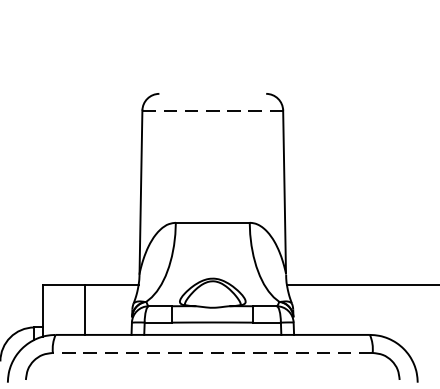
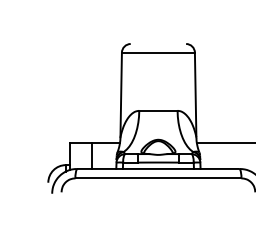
line: (210, 110) -> (157, 52), dashed -> solid
line: (212, 353) -> (158, 178), dashed -> solid

